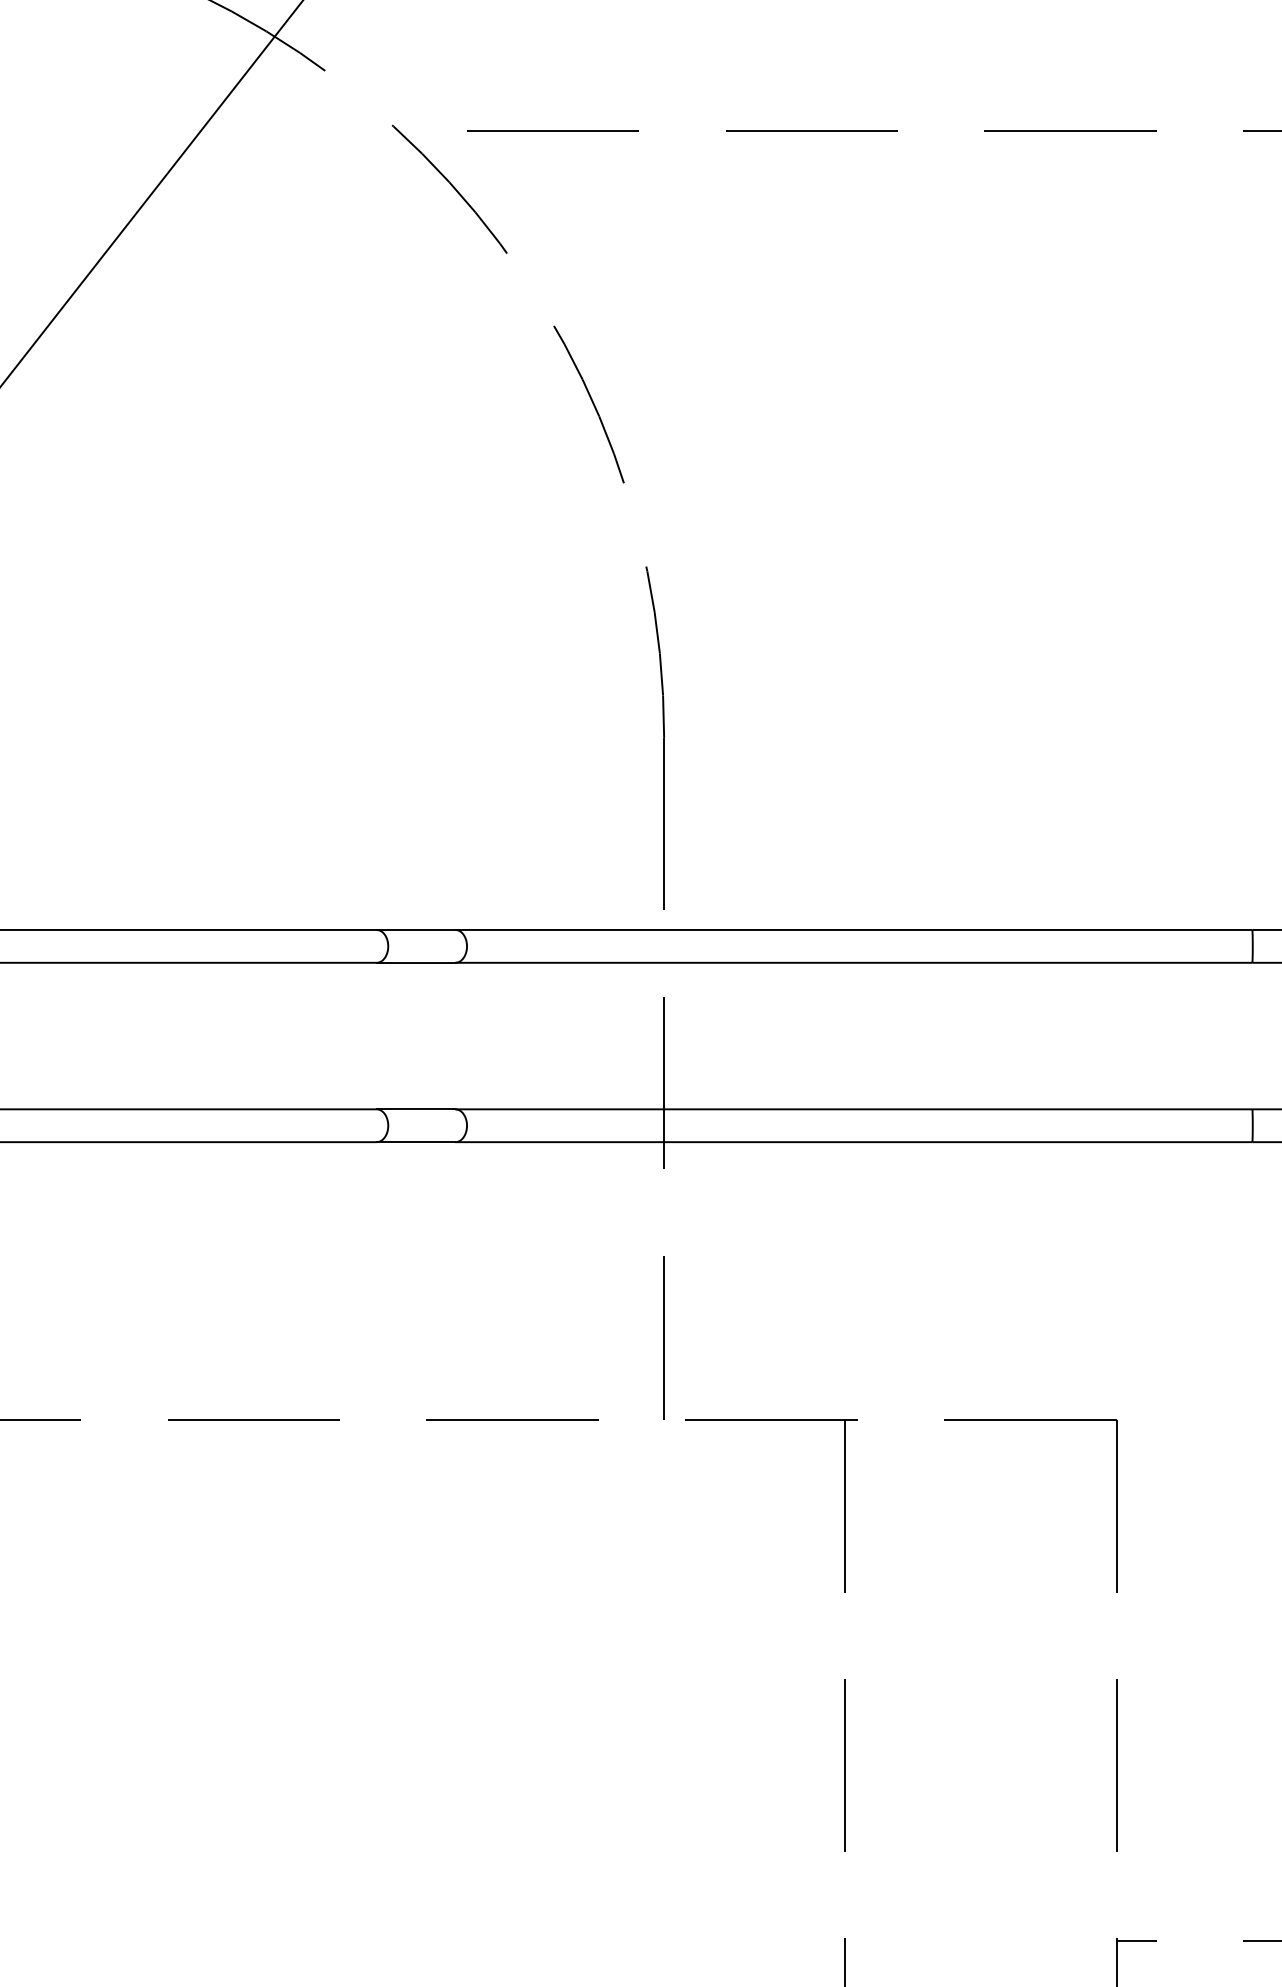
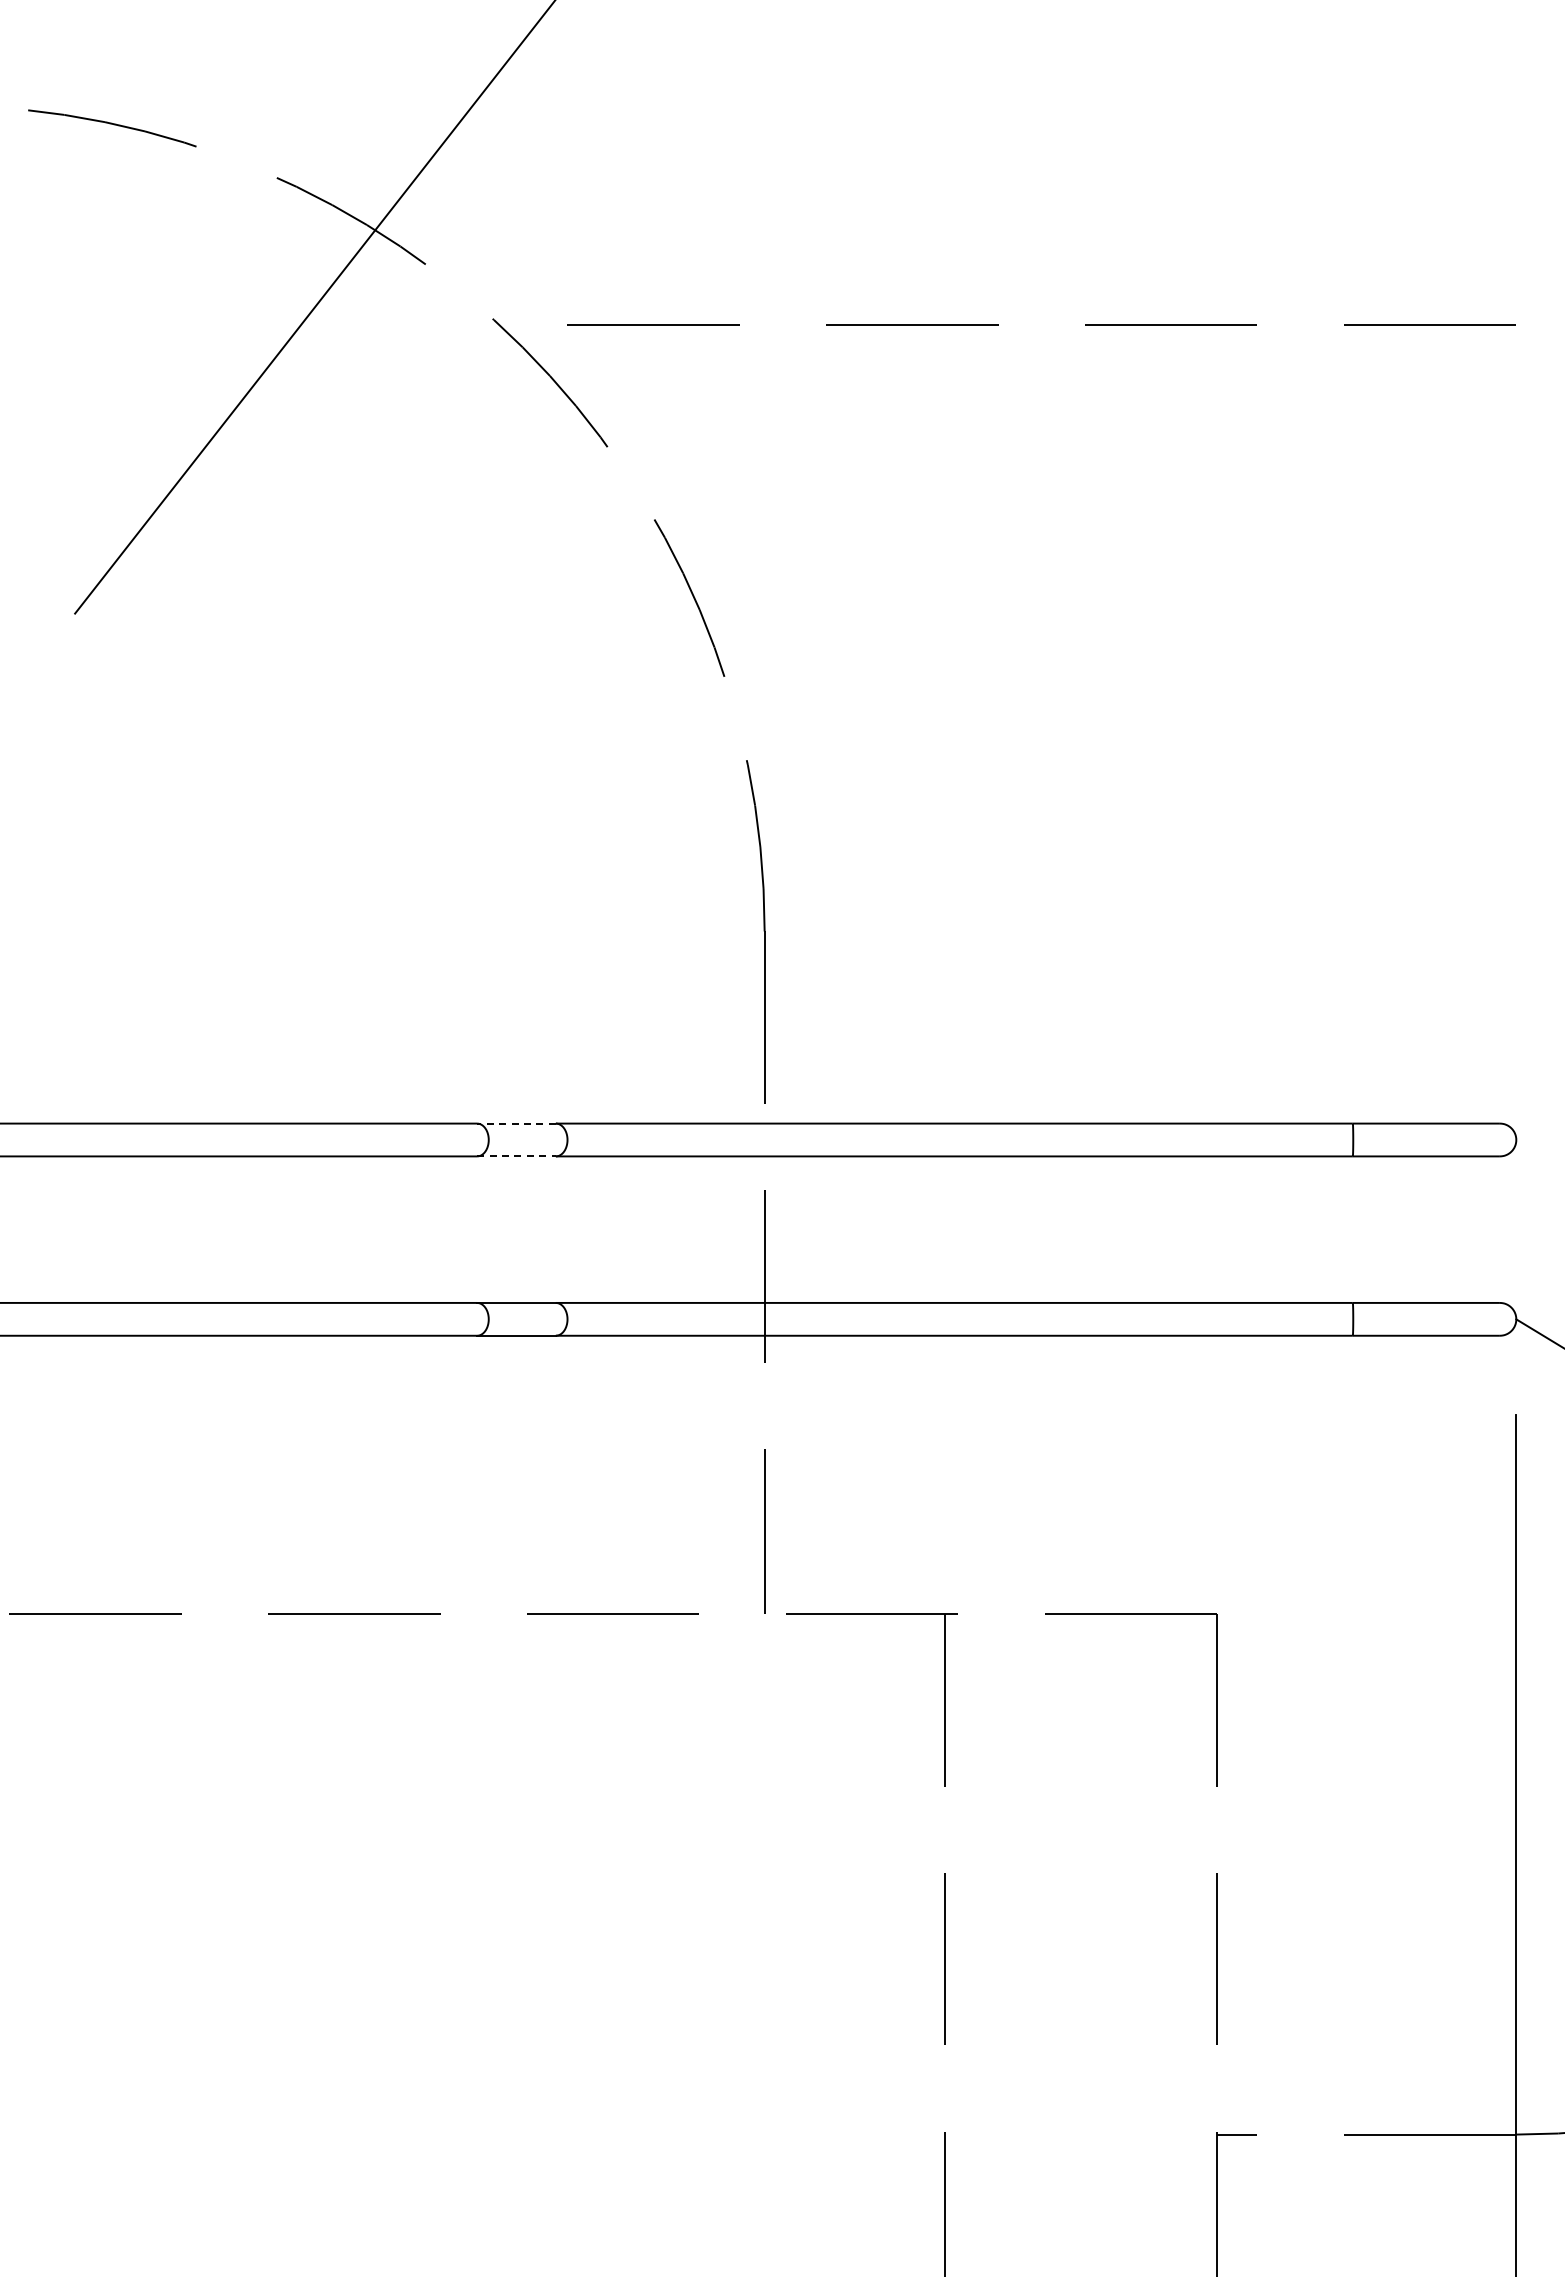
line: (416, 929) -> (516, 1123), solid -> dashed
line: (417, 962) -> (517, 1156), solid -> dashed

